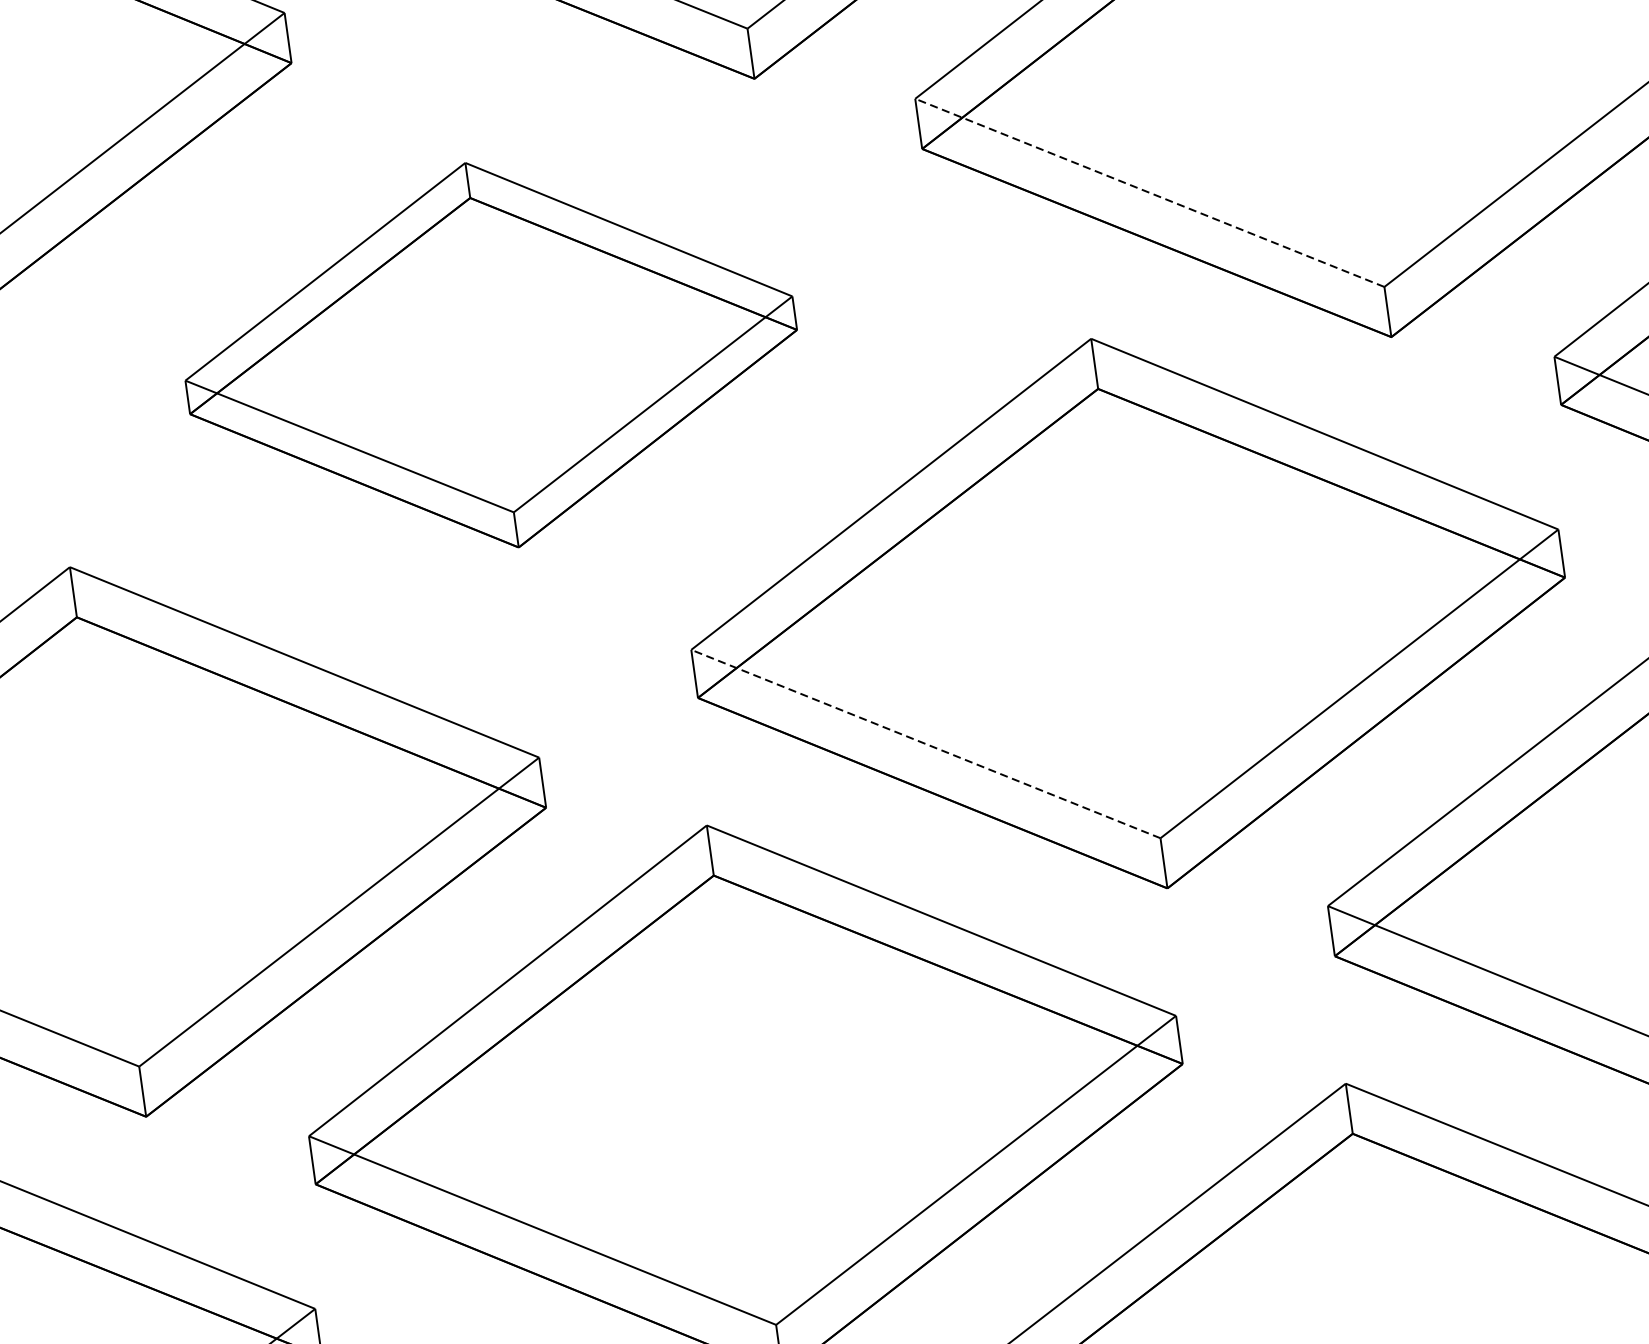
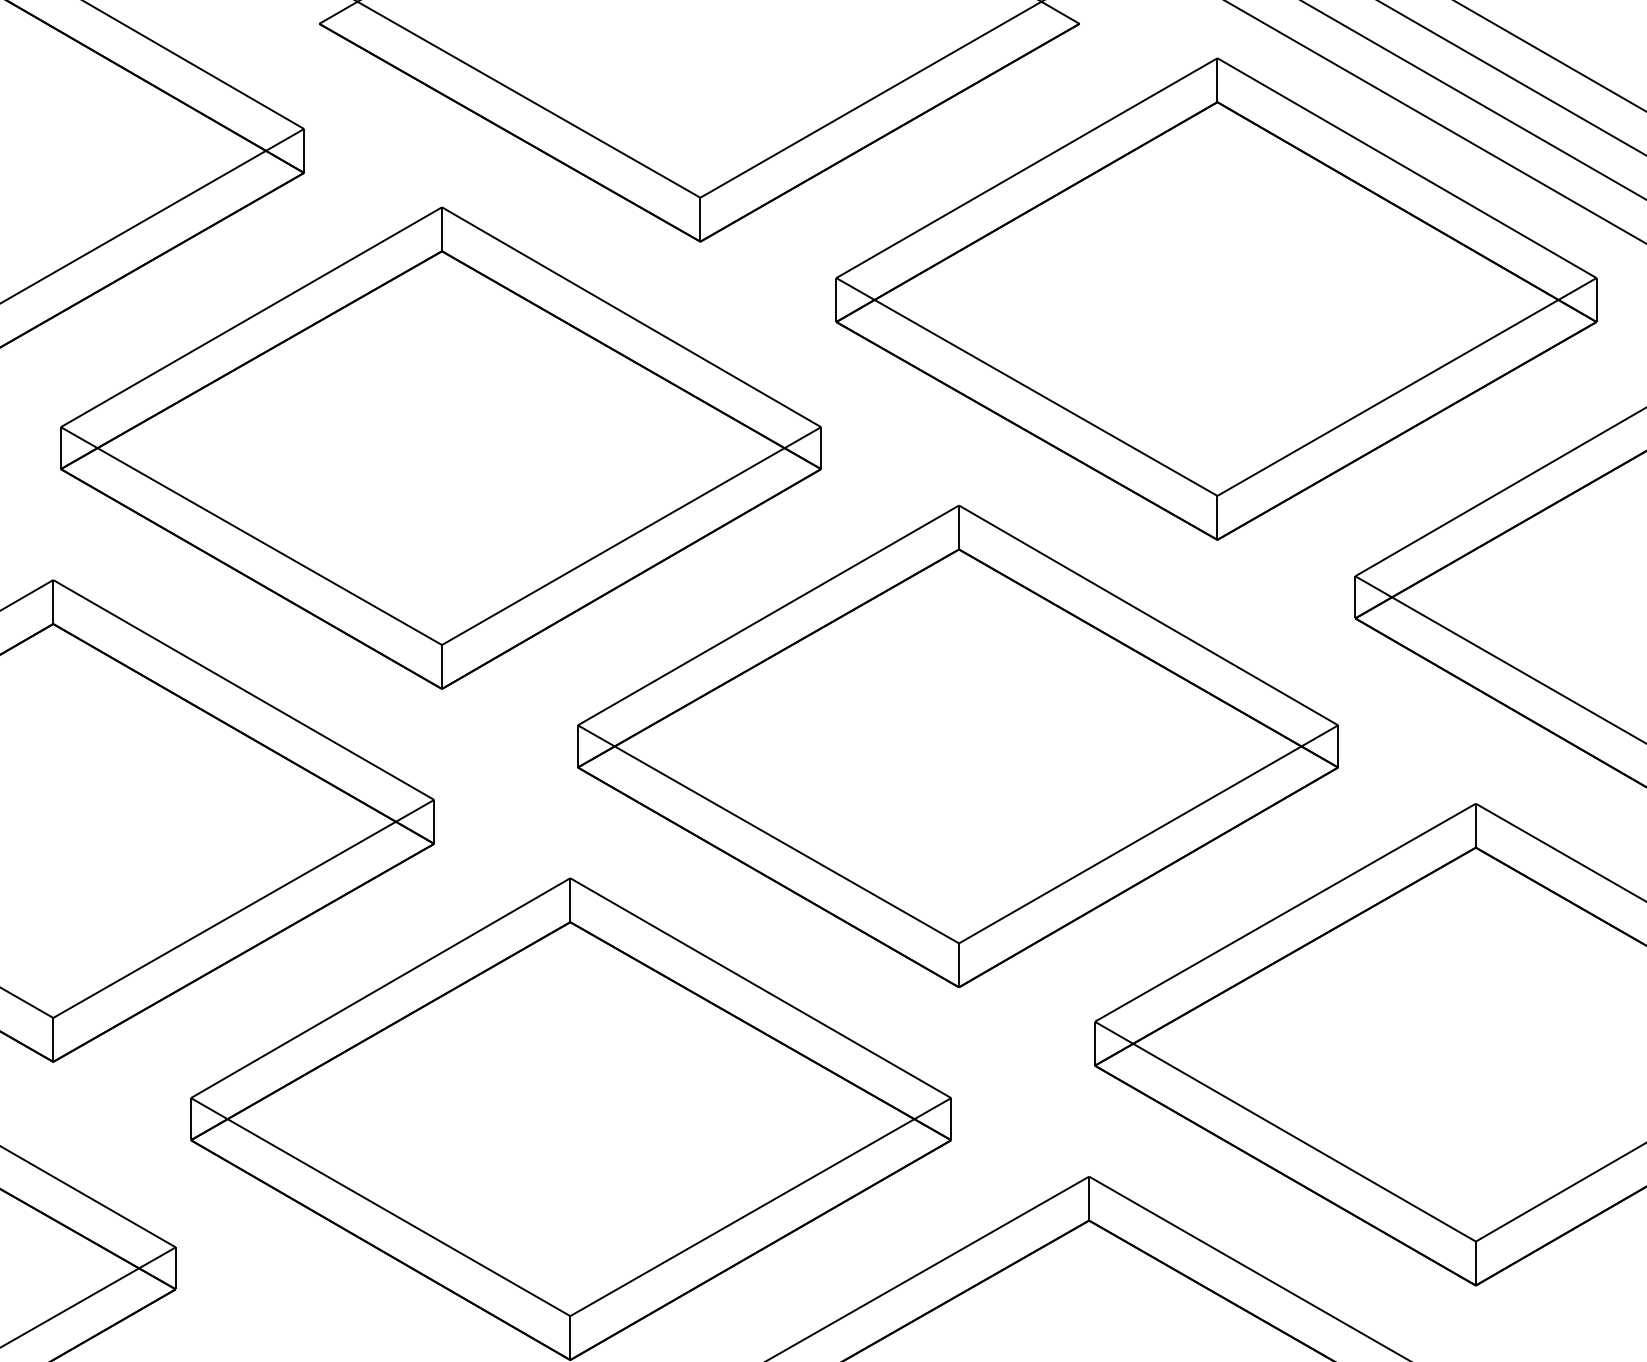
line: (1149, 192) -> (1026, 386), dashed -> solid
part: (490, 354) -> (440, 447), size x1.43
line: (925, 744) -> (768, 834), dashed -> solid

